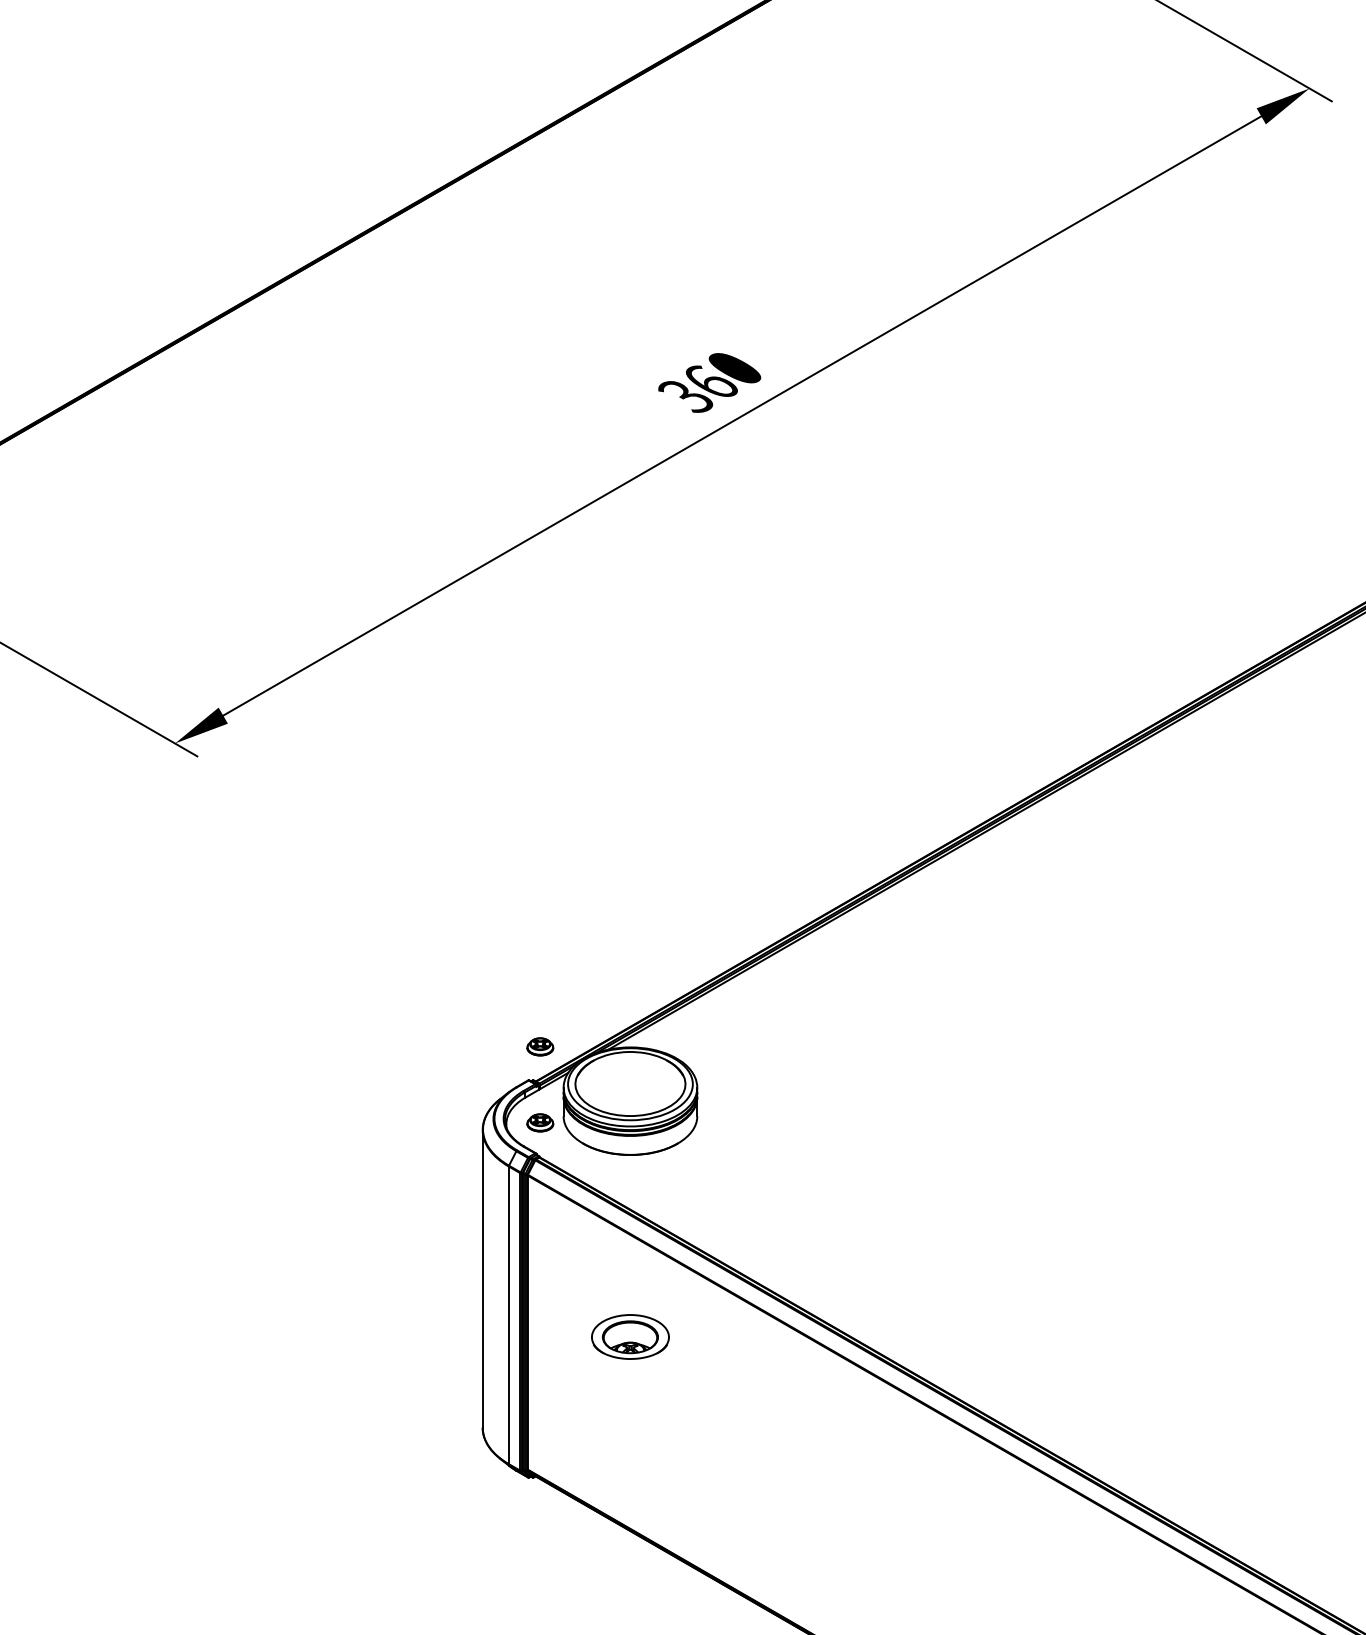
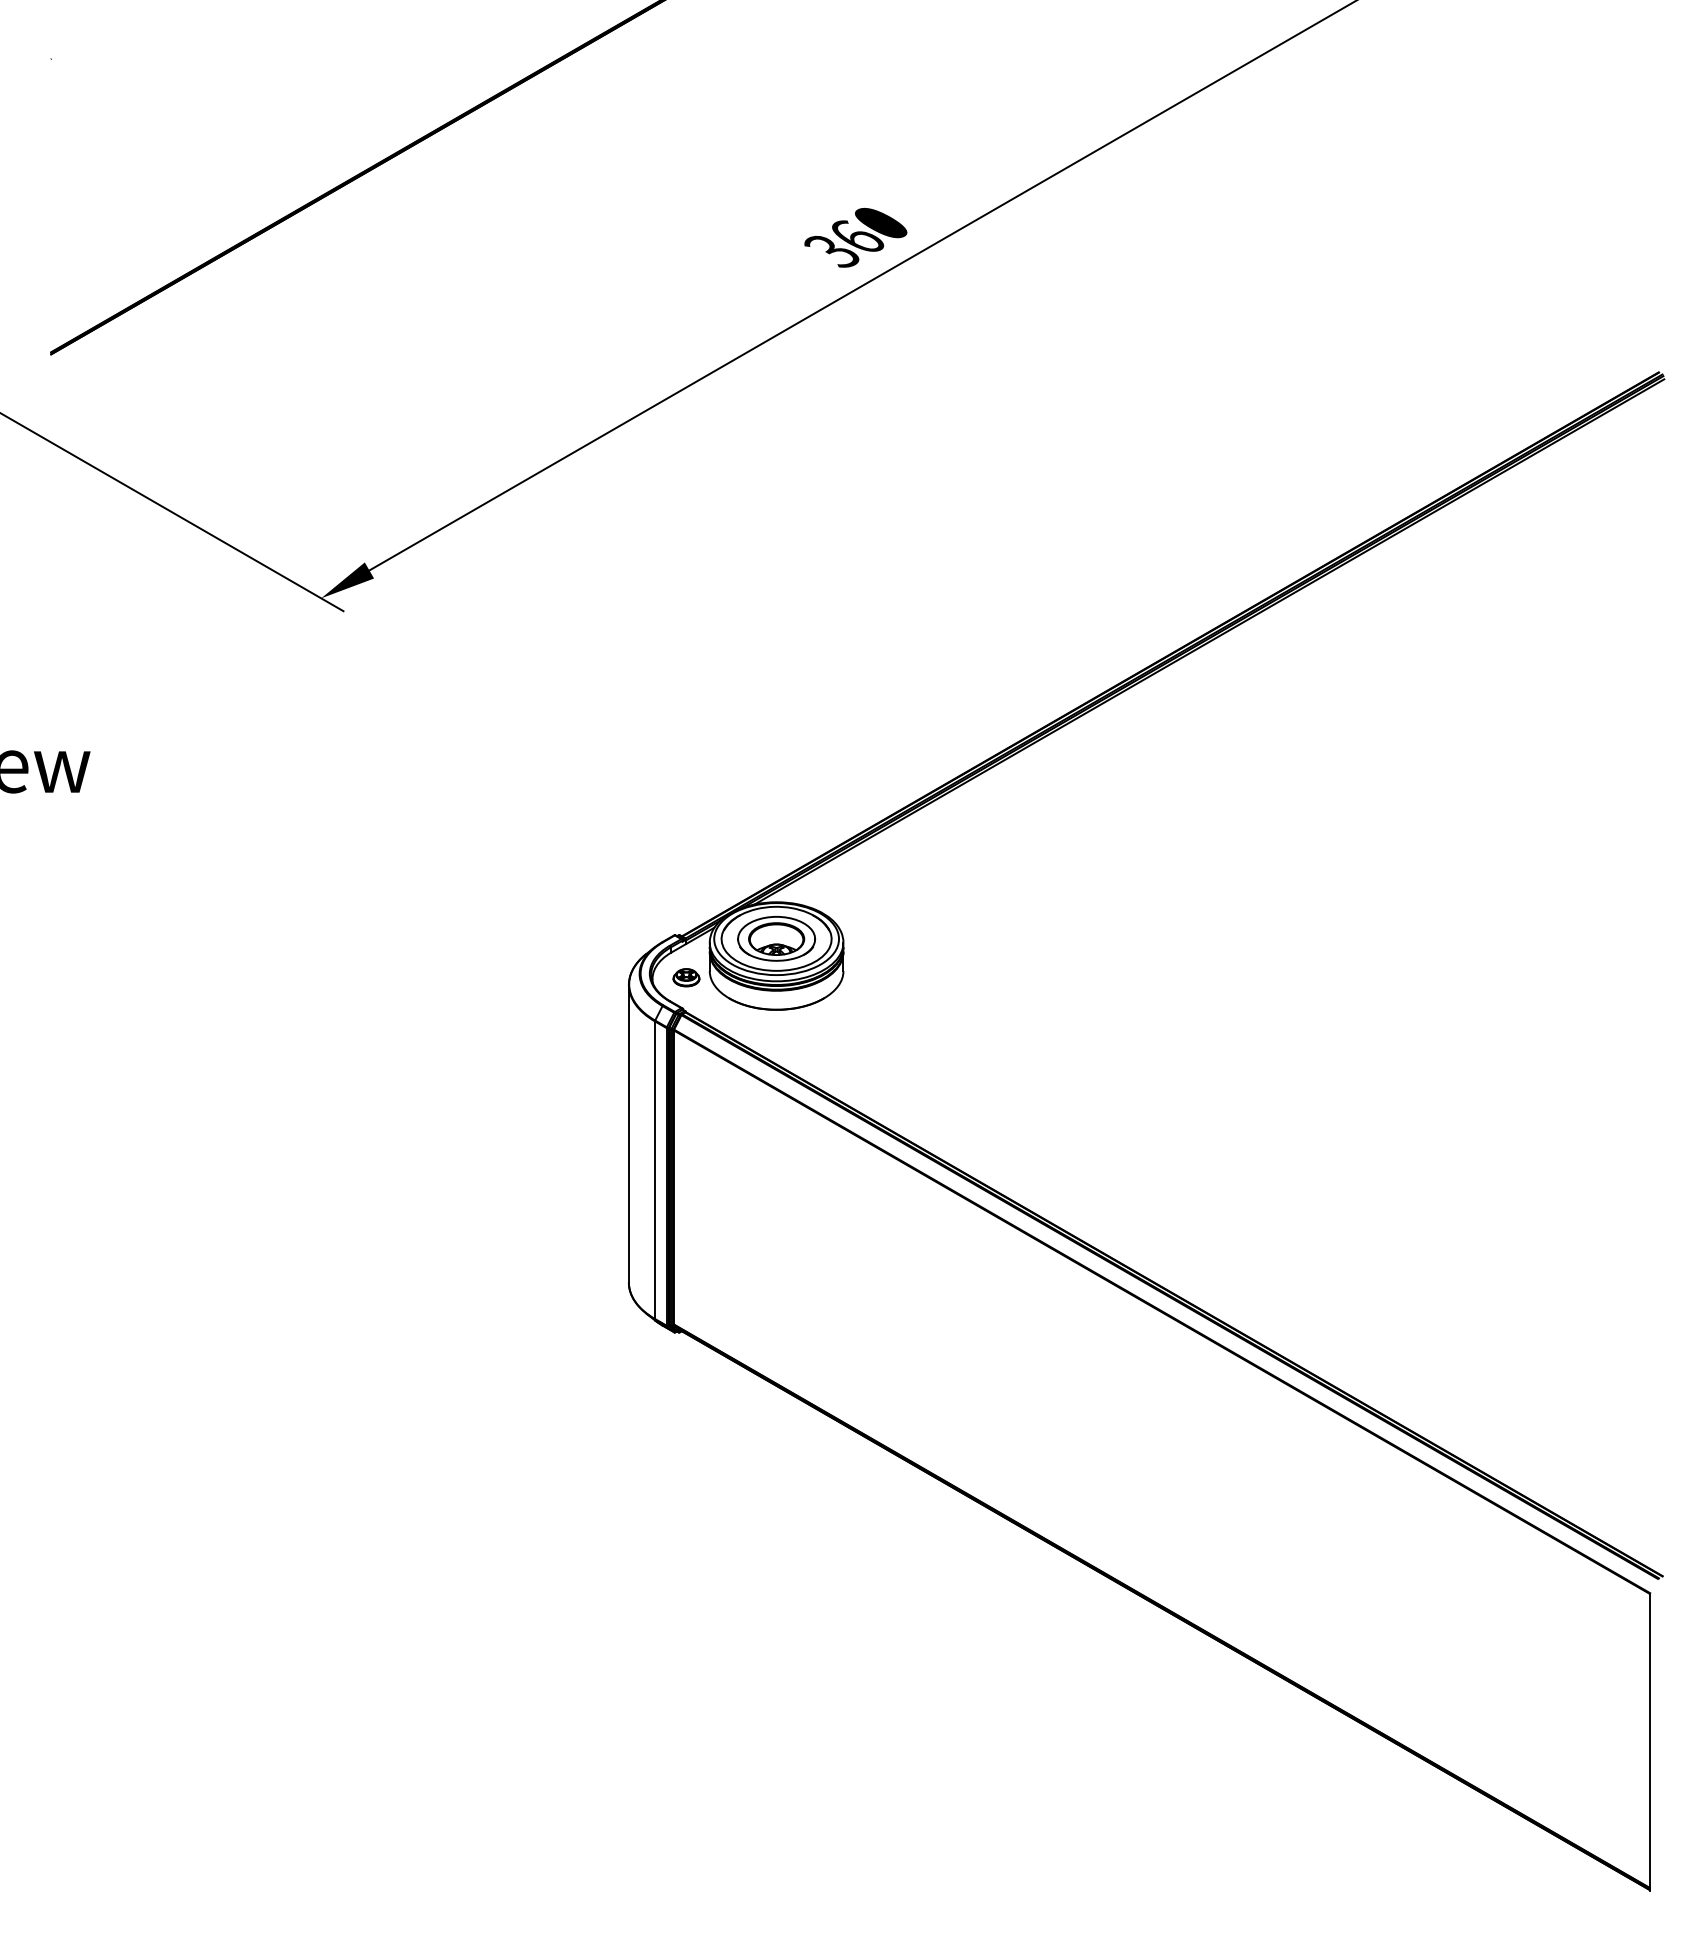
part: (540, 1046) -> (686, 901), removed
part: (630, 1336) -> (776, 938), moved

